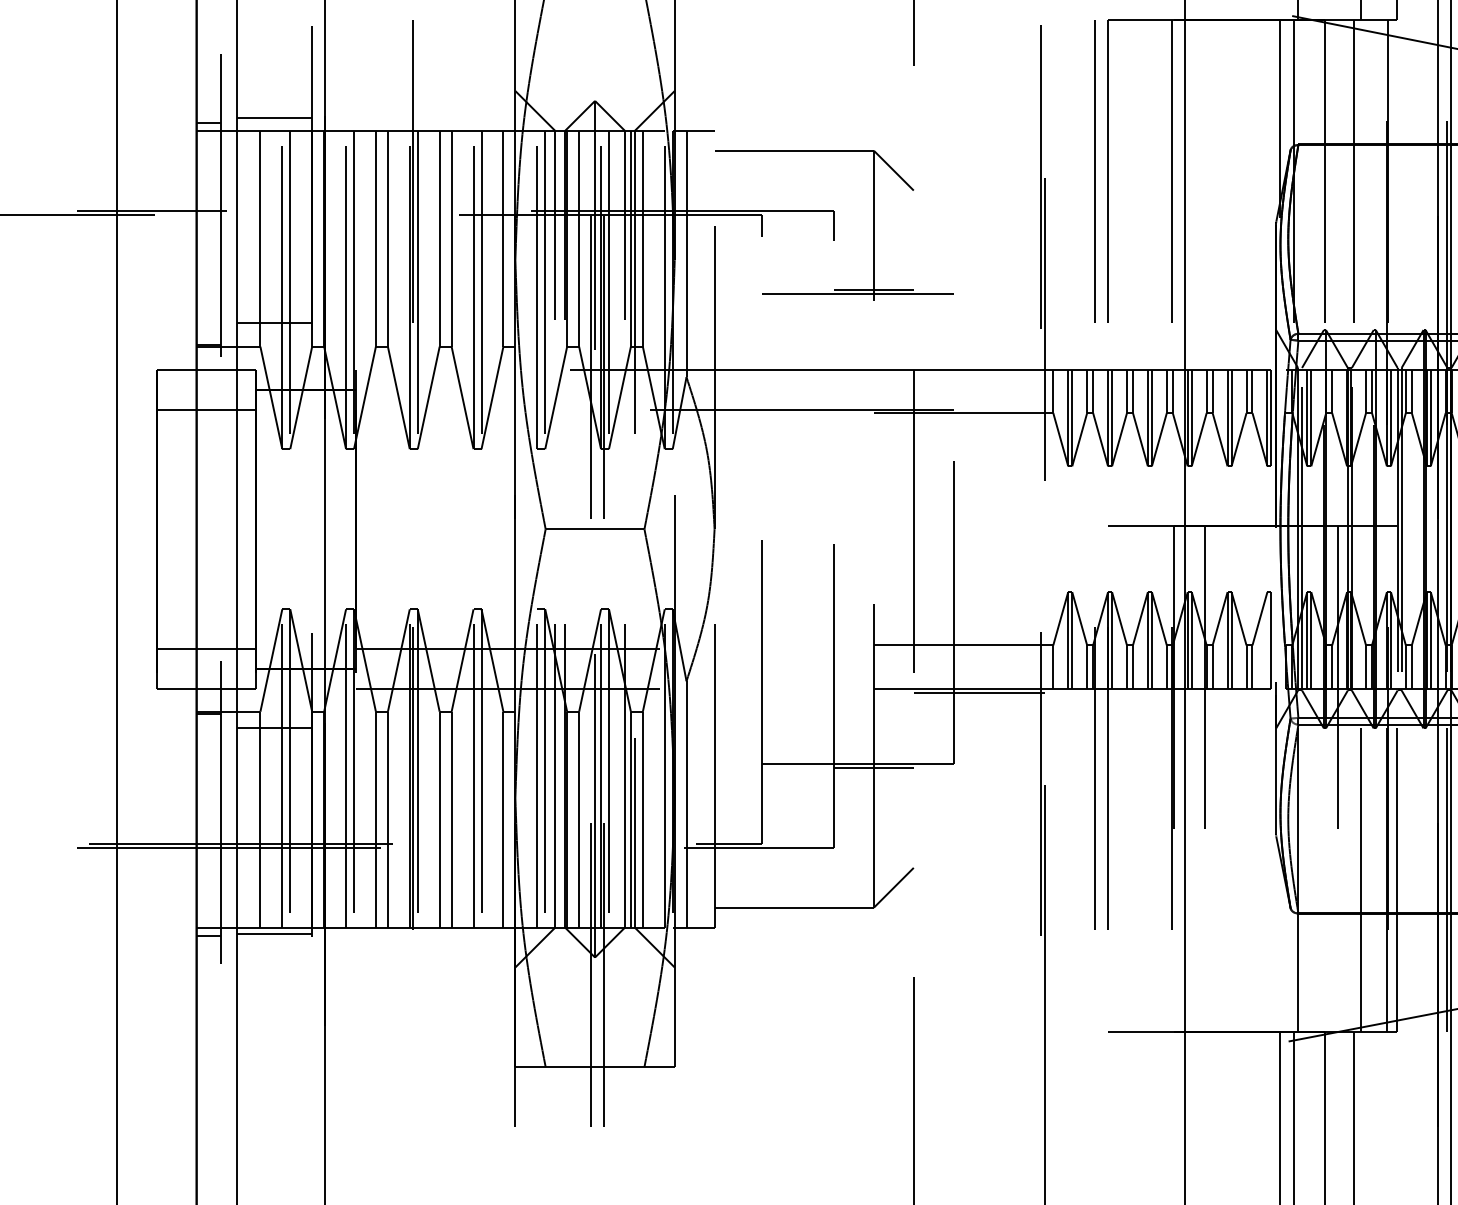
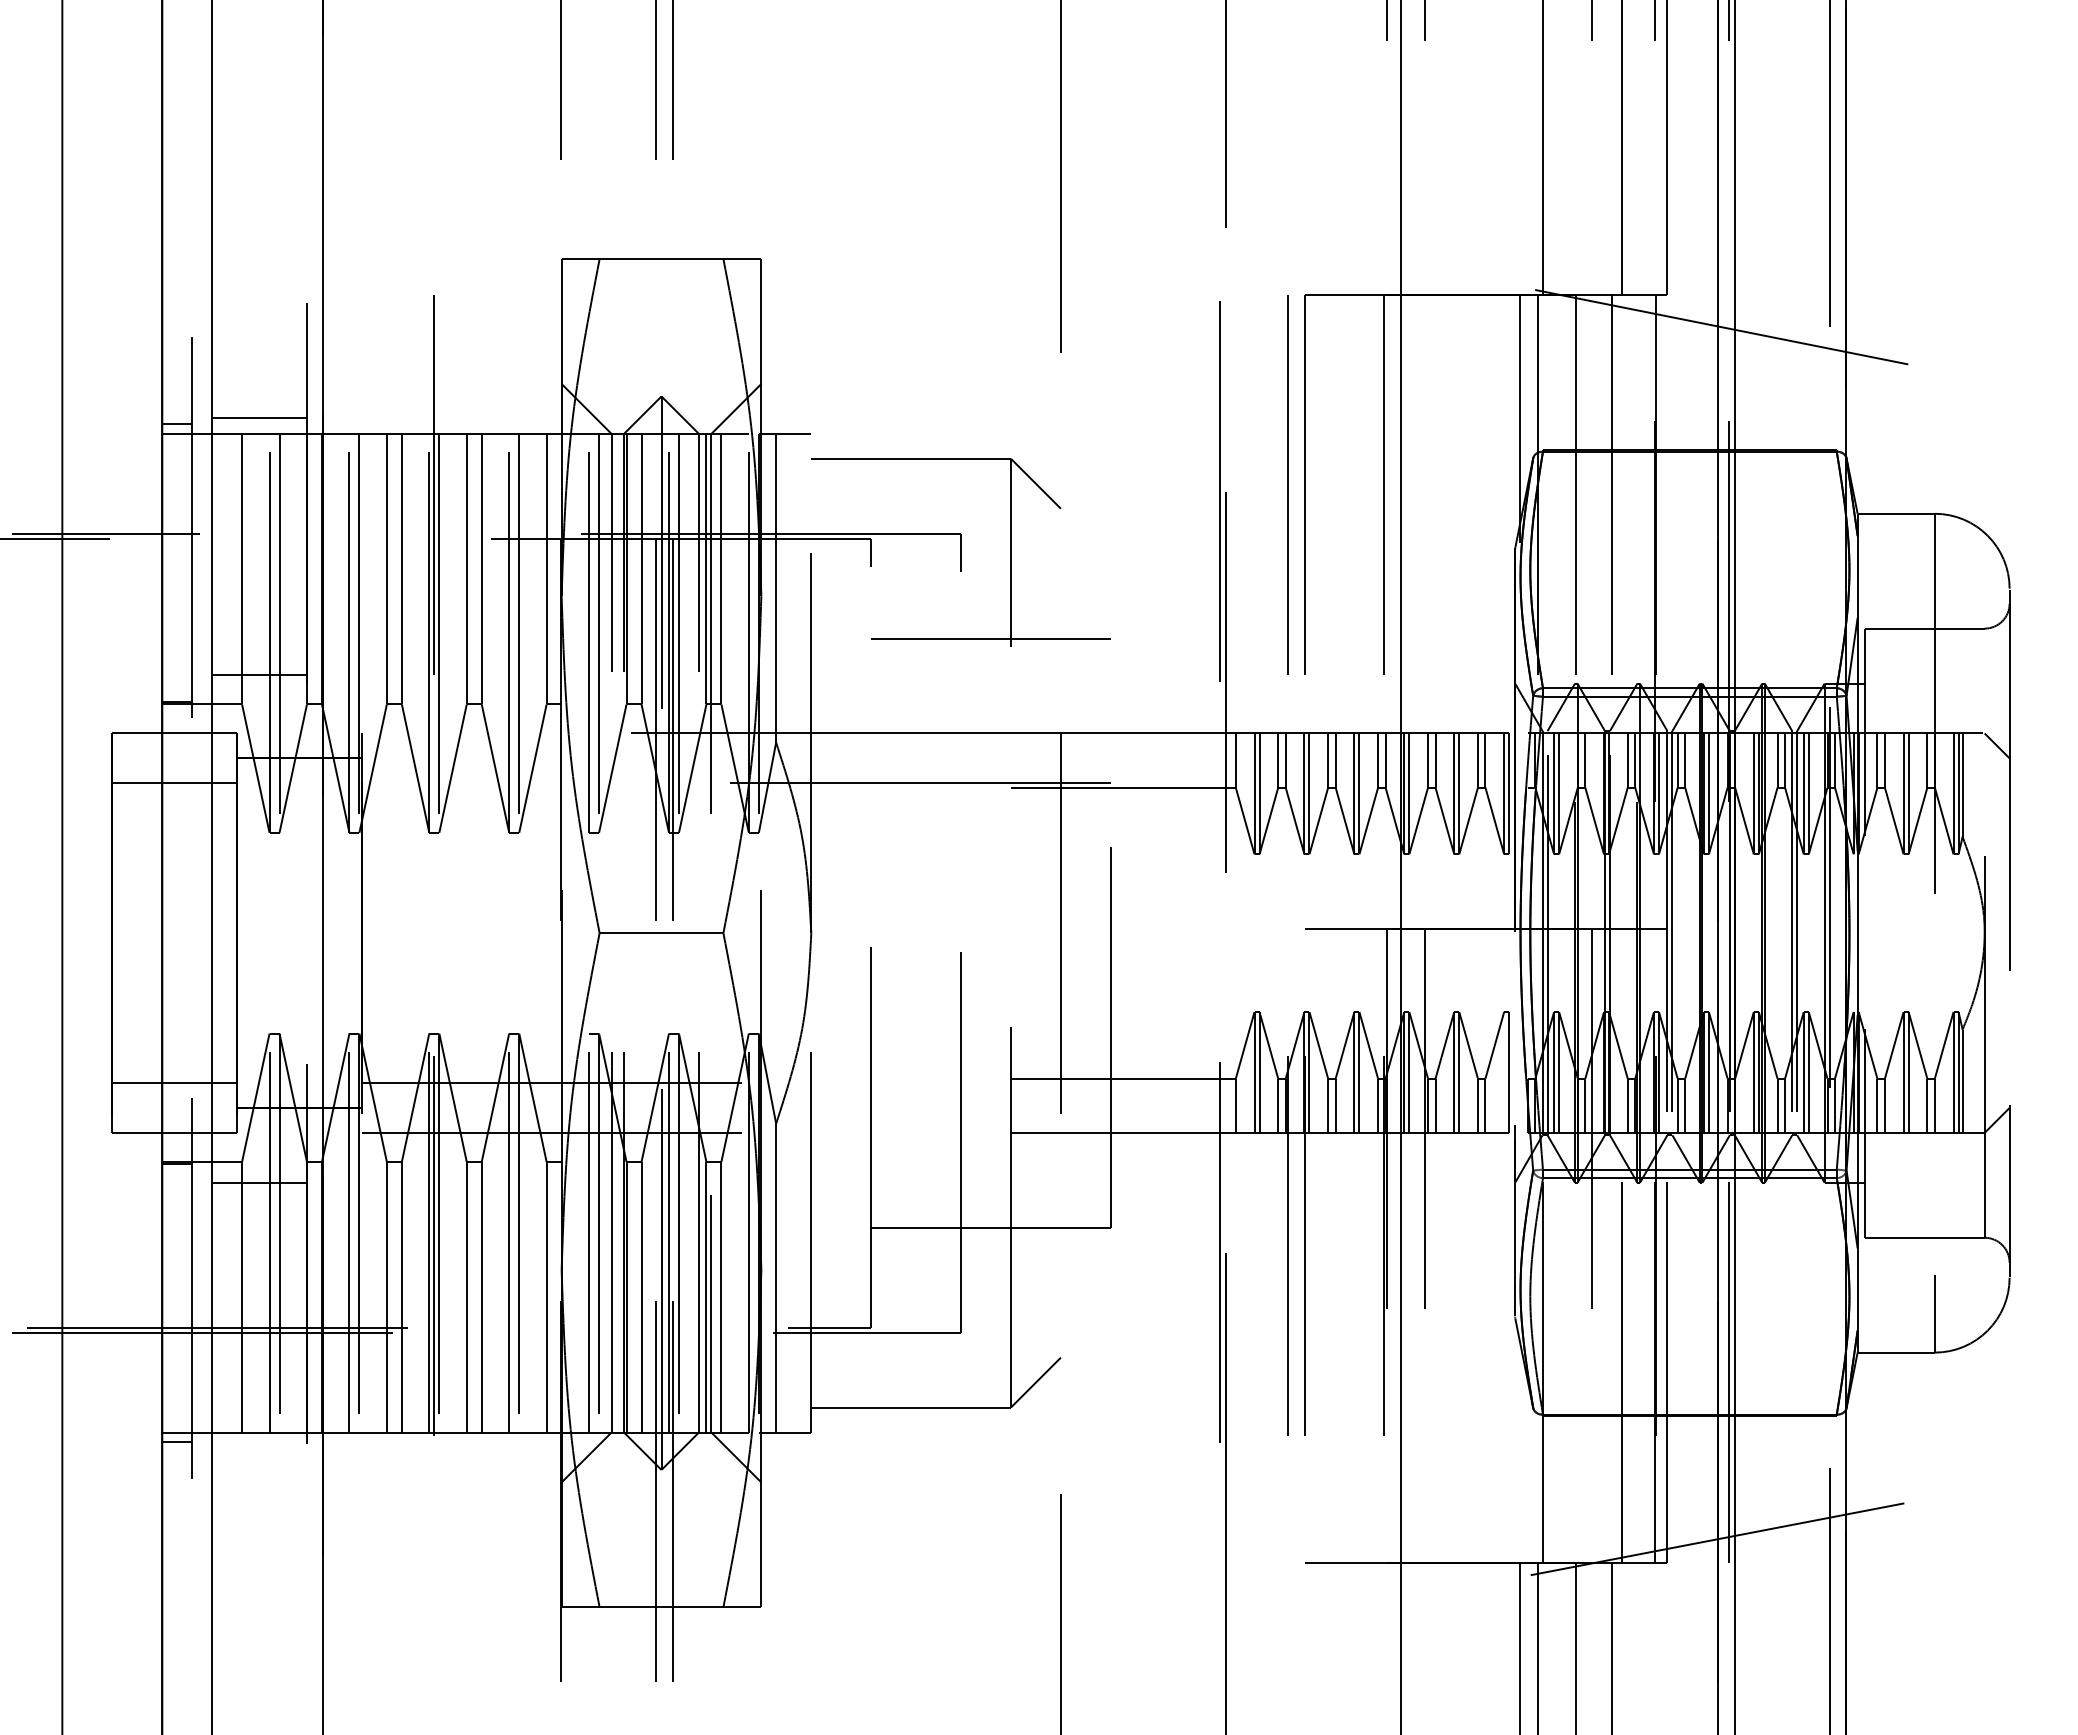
line: (873, 290) -> (1010, 633), removed
line: (978, 693) -> (1142, 1138), removed
line: (873, 768) -> (1010, 1232), removed
line: (274, 933) -> (259, 1439), removed

